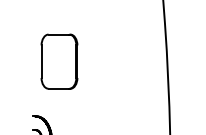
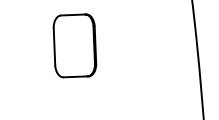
part: (59, 61) -> (74, 45), moved

